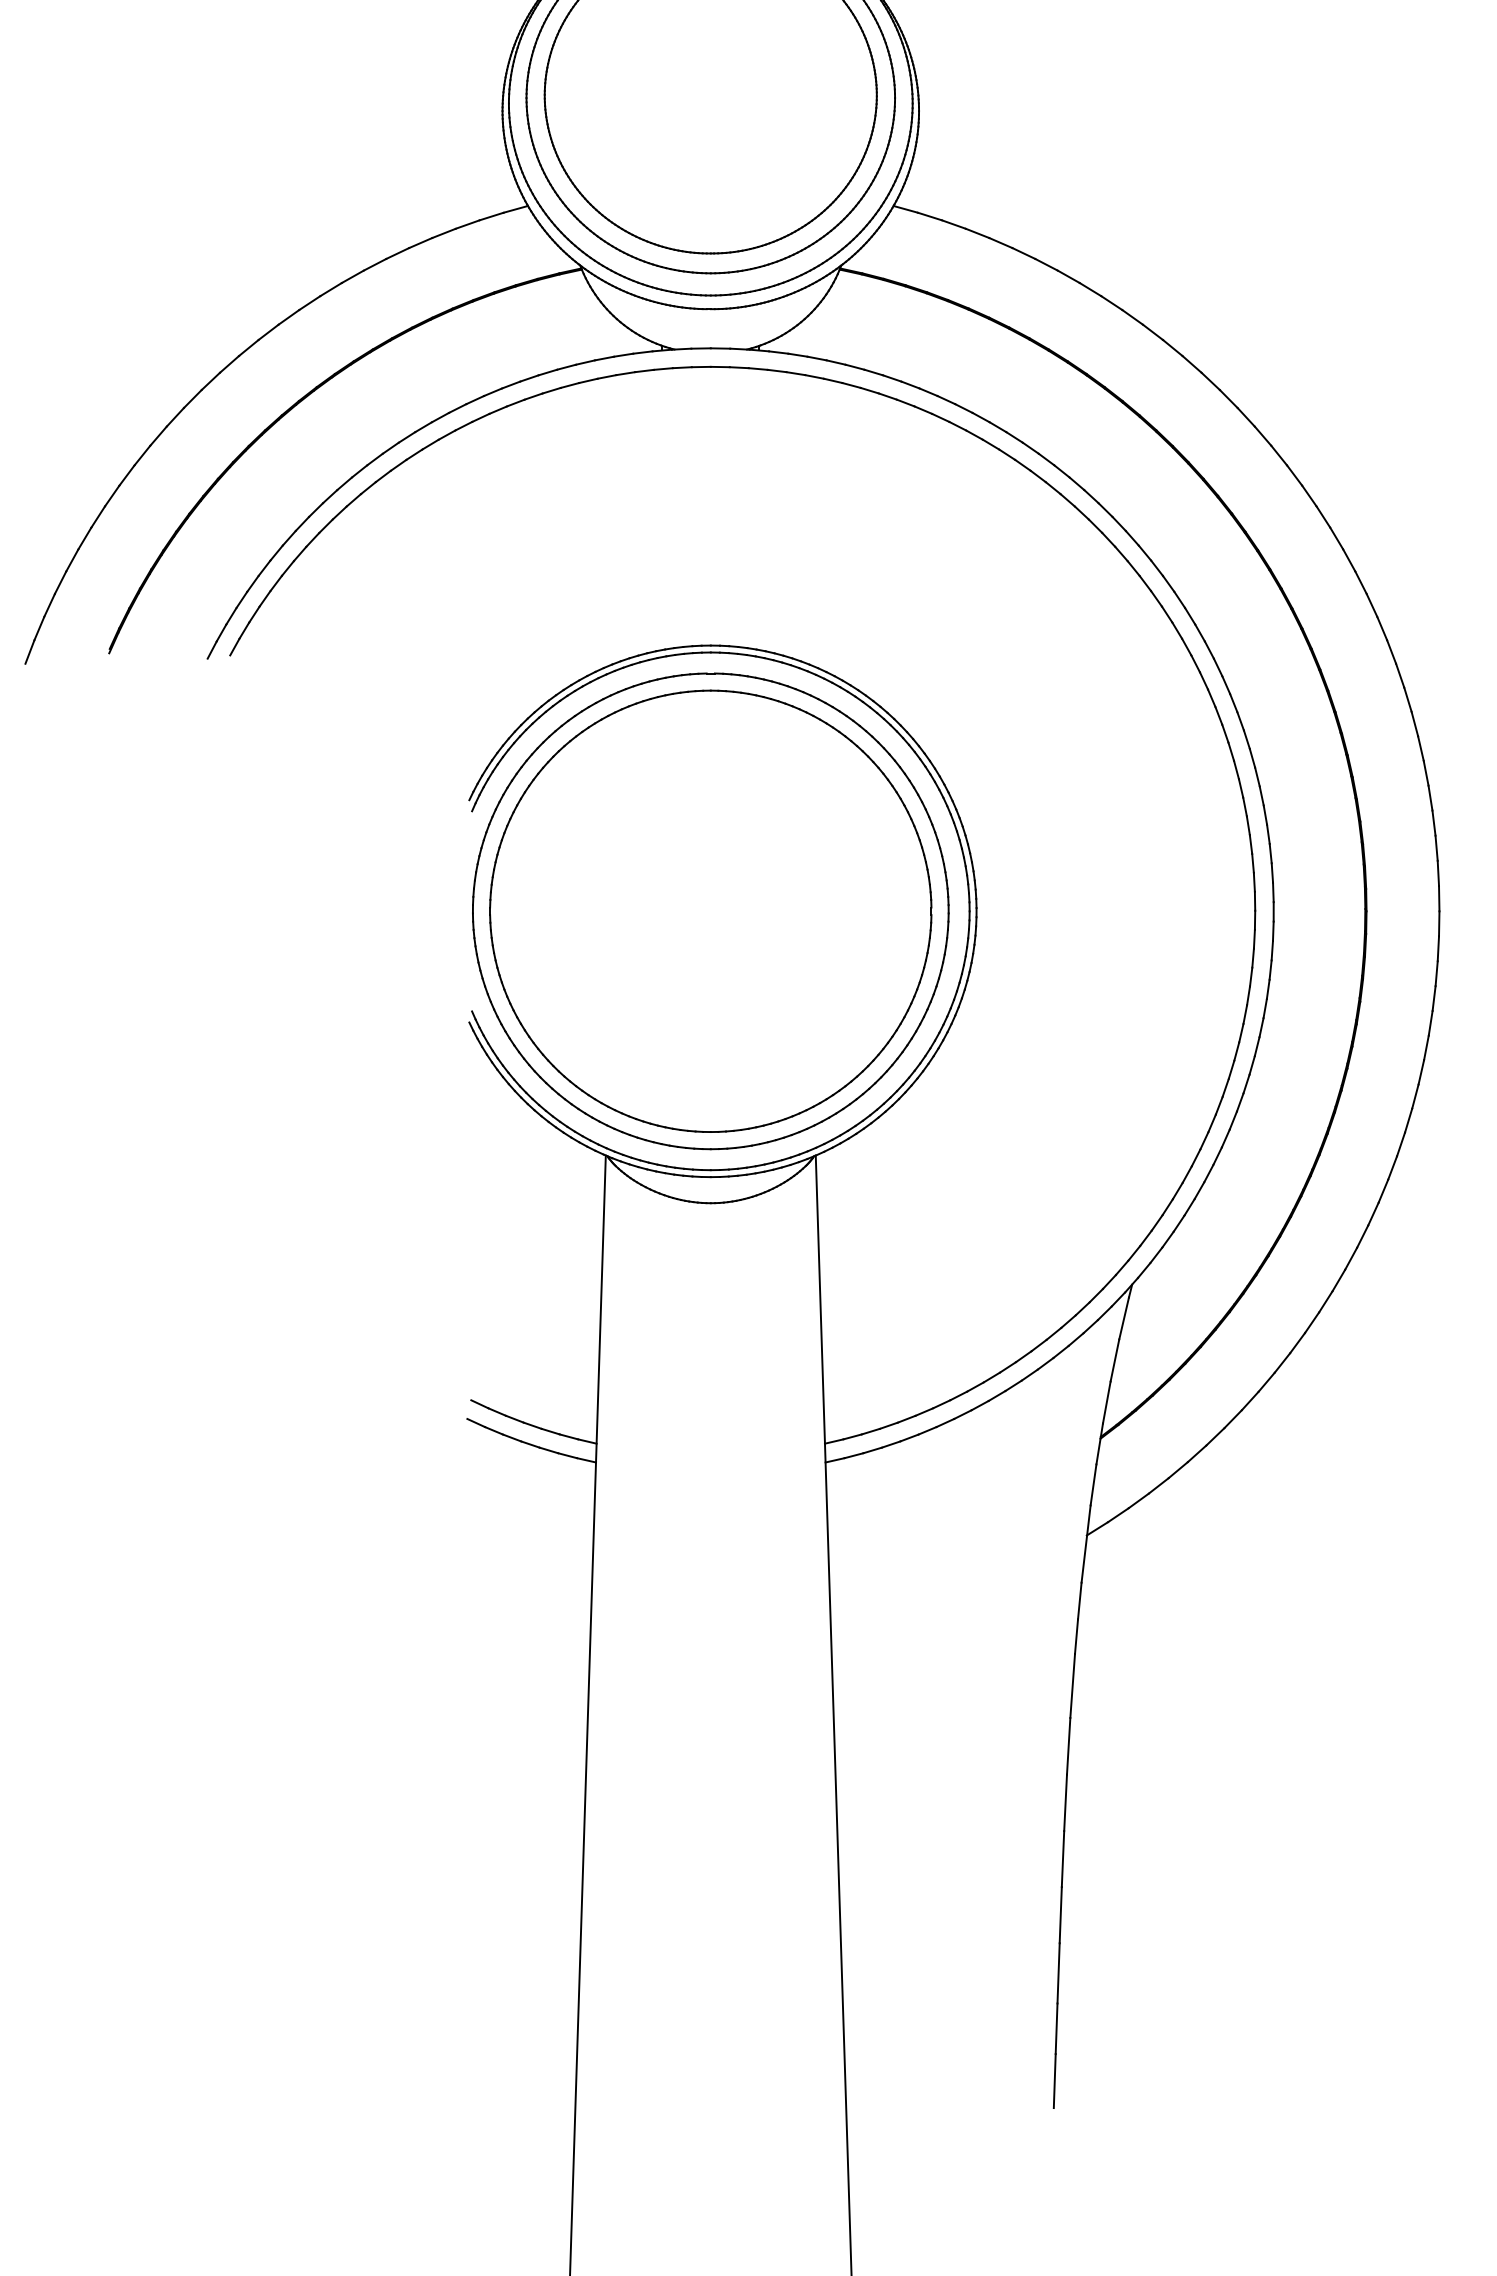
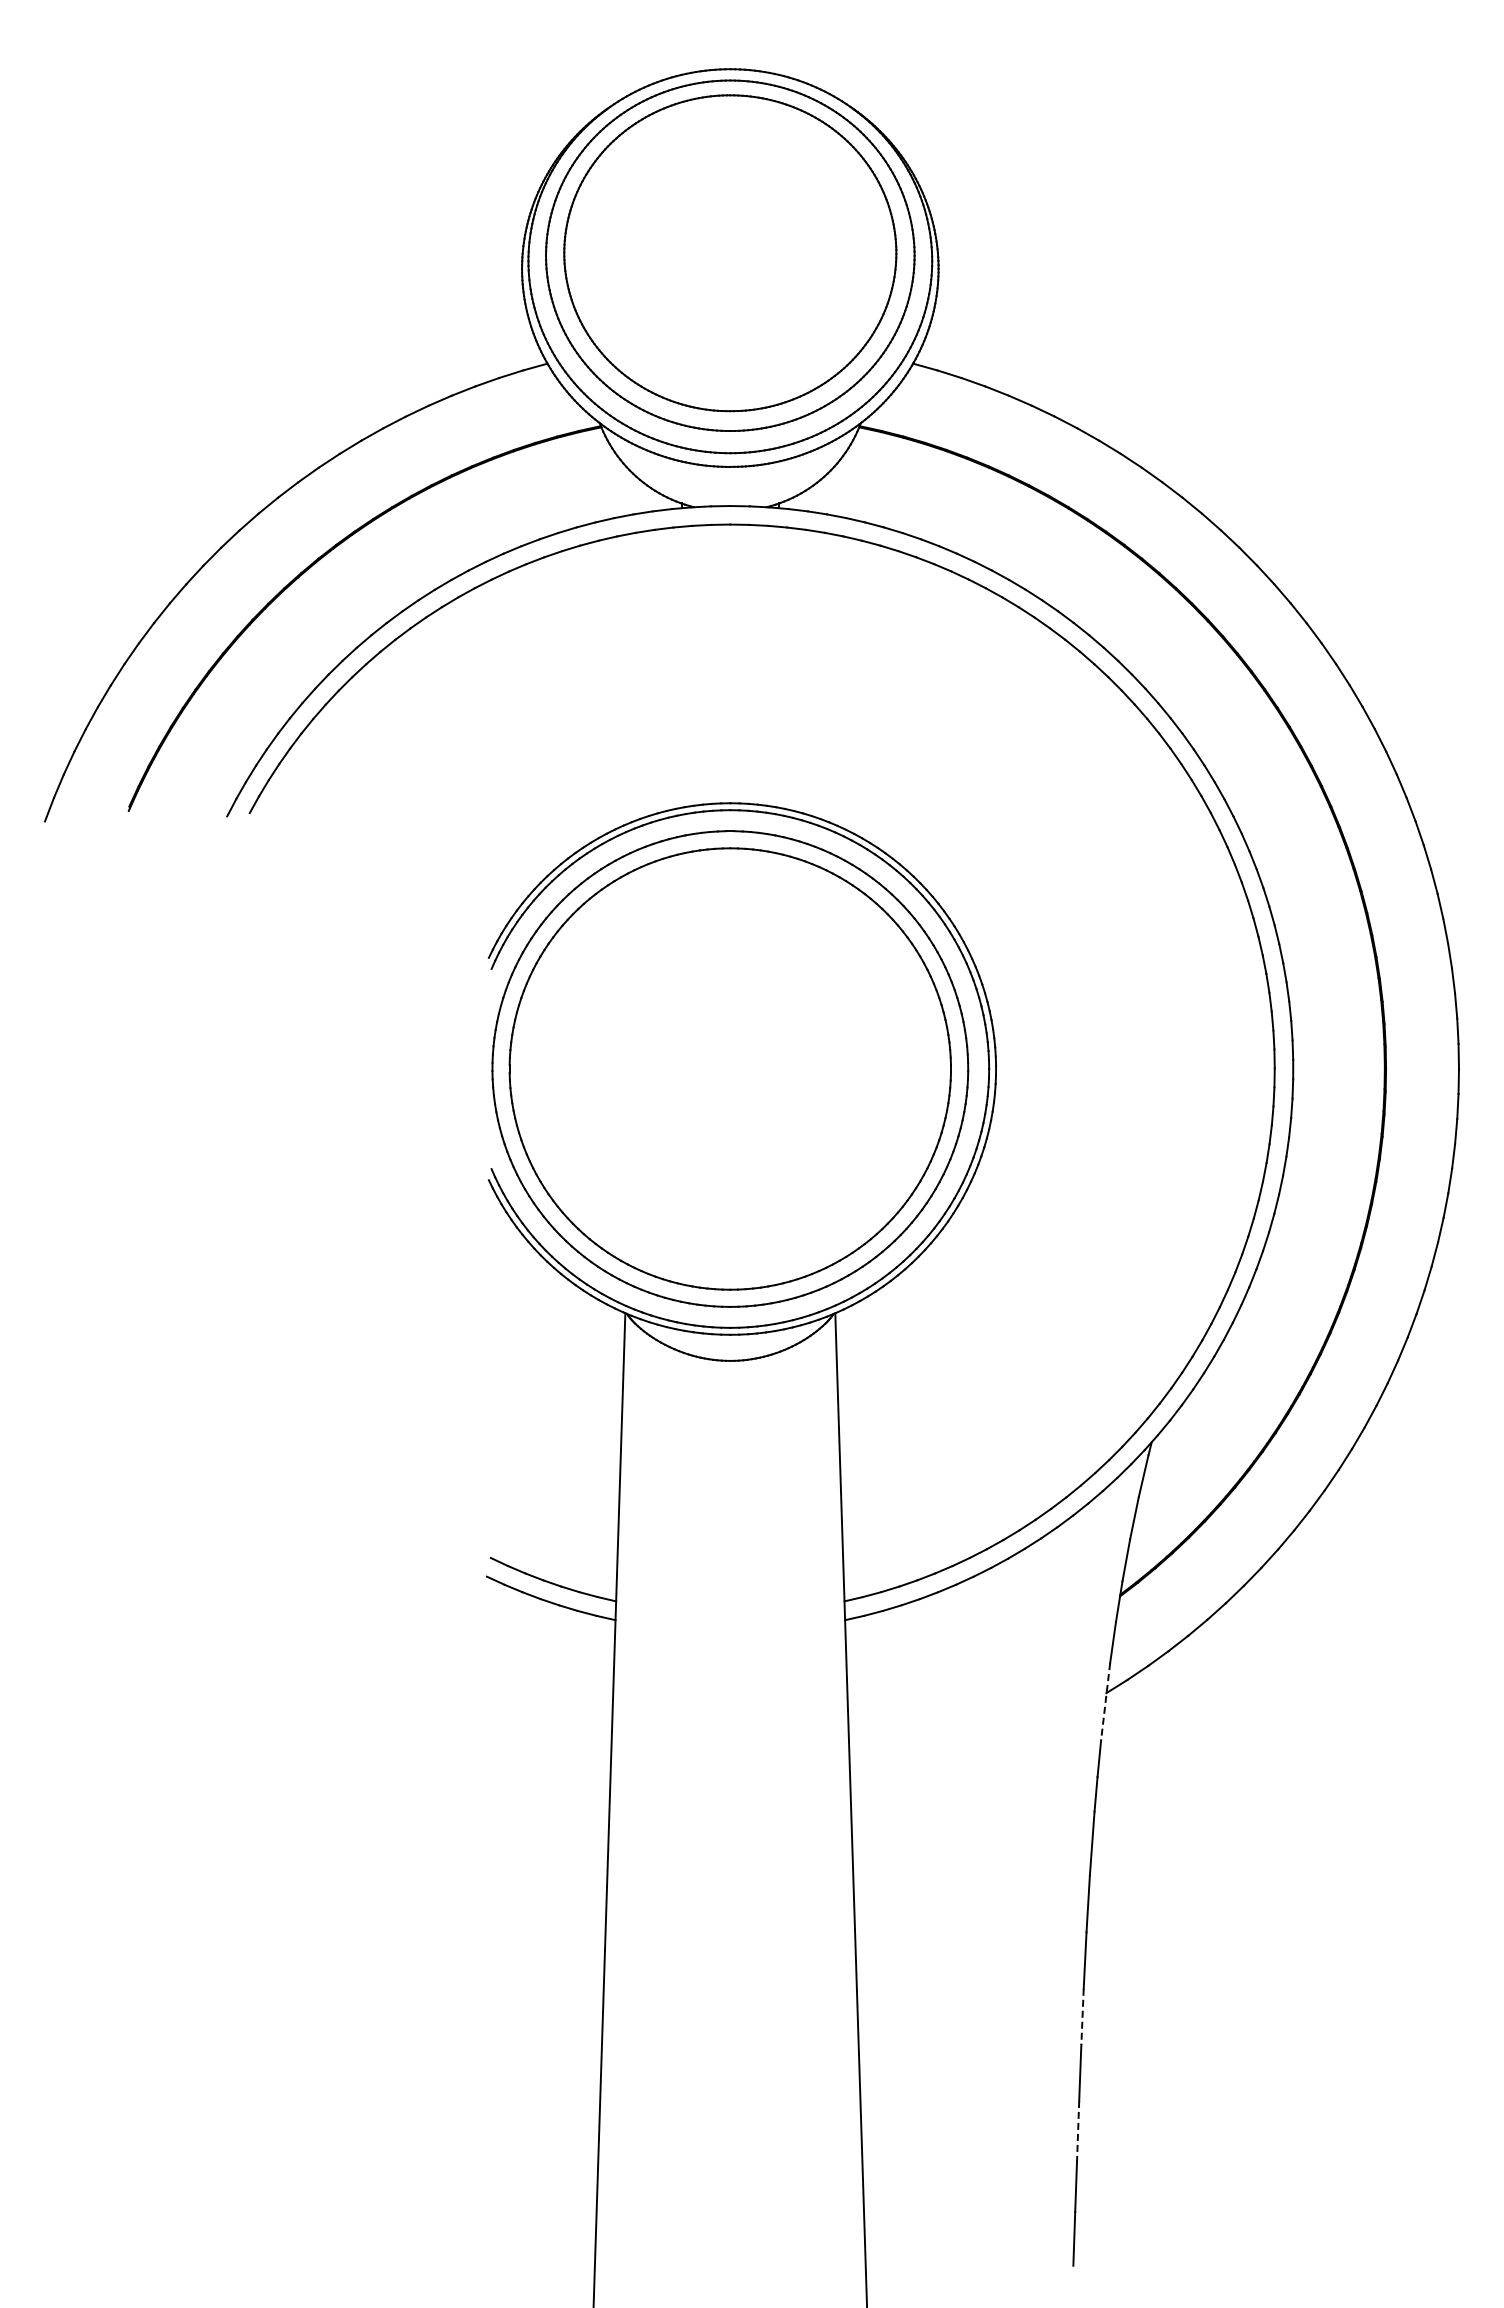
line: (1085, 1543) -> (1105, 1701), solid -> dashed
line: (1062, 1859) -> (1082, 2017), solid -> dashed
line: (1058, 1973) -> (1078, 2131), solid -> dashed

